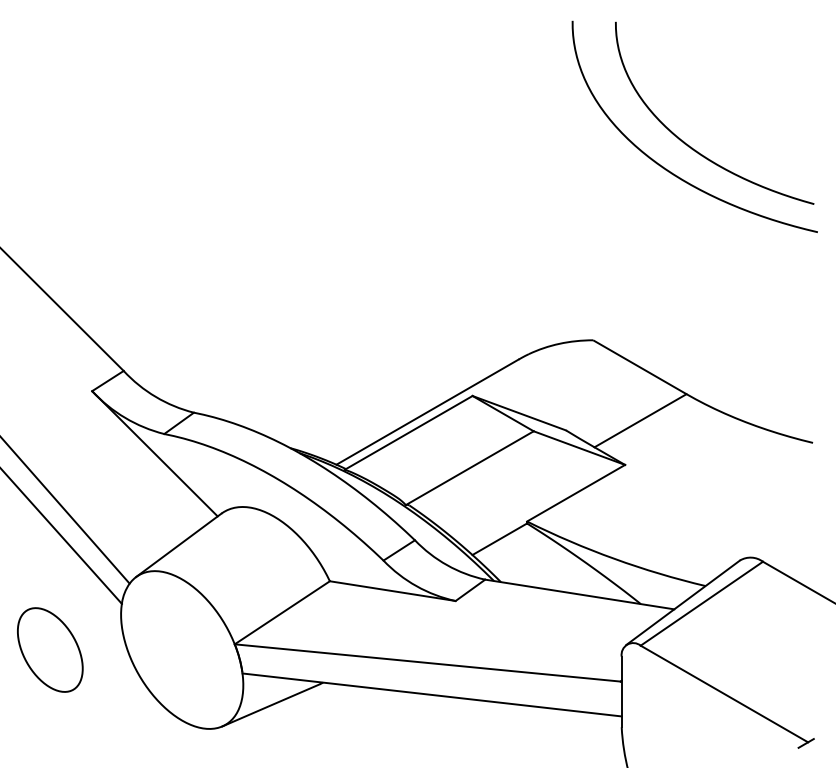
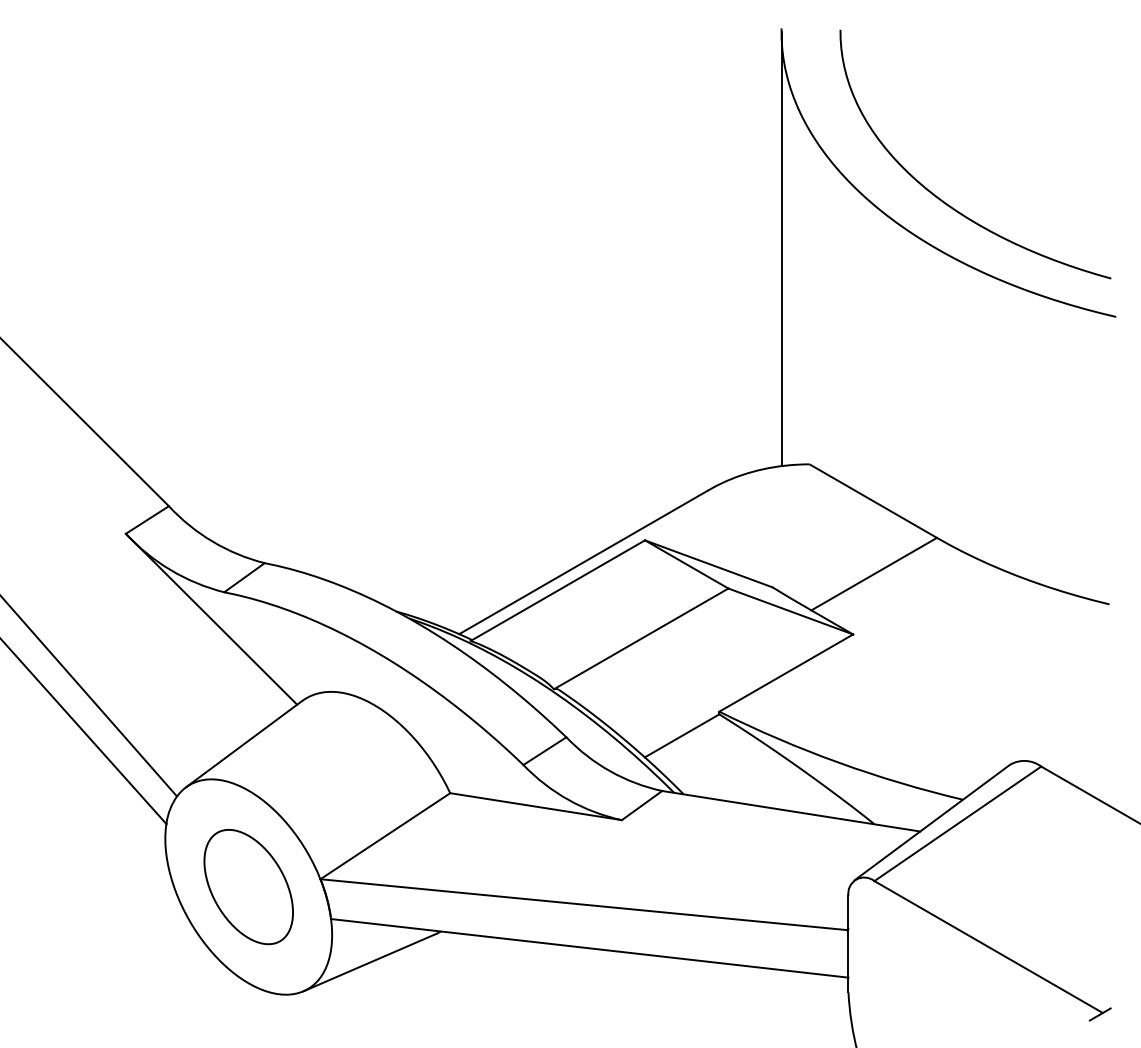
line: (572, 182) -> (781, 249), added
part: (50, 650) -> (248, 887), moved

